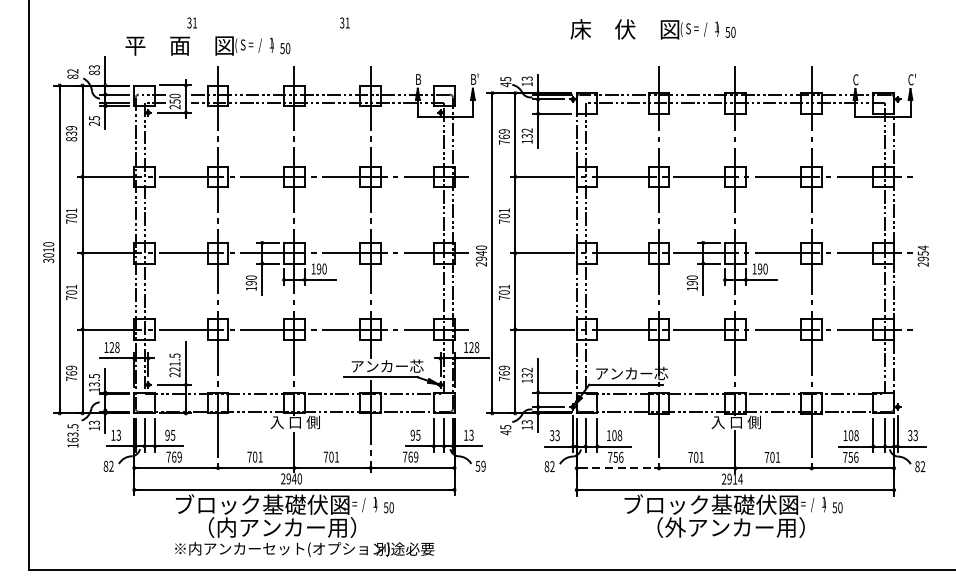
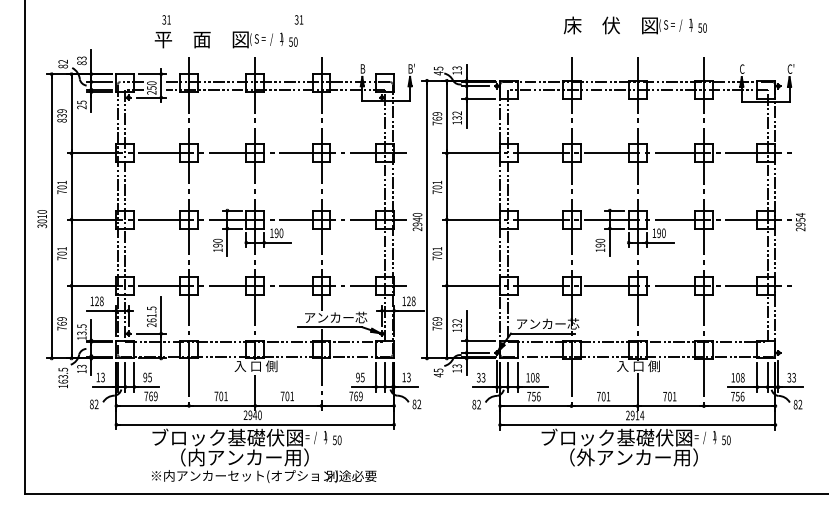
text: (652, 29) -> (634, 25), moved
text: (207, 45) -> (225, 39), moved
text: (174, 369) -> (151, 320), 221.5 -> 261.5
text: (480, 466) -> (416, 404), 59 -> 82
line: (618, 468) -> (536, 406), dashed -> solid

